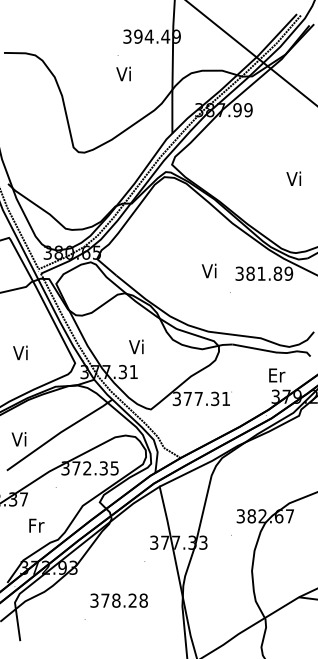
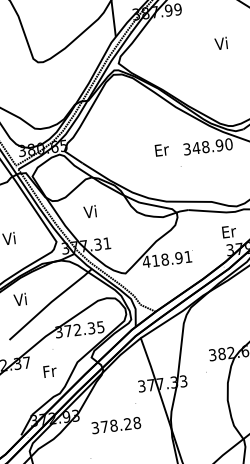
text: (293, 178) -> (220, 43), moved
text: (209, 270) -> (161, 149), Vi -> Er
text: (269, 273) -> (212, 146), 381.89 -> 348.90
text: (136, 346) -> (90, 211), moved
text: (195, 398) -> (162, 259), 377.31 -> 418.91
text: (18, 439) -> (19, 299), moved
text: (36, 525) -> (49, 371), moved
text: (118, 600) -> (115, 425), moved

